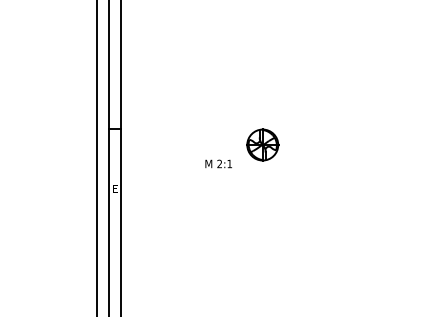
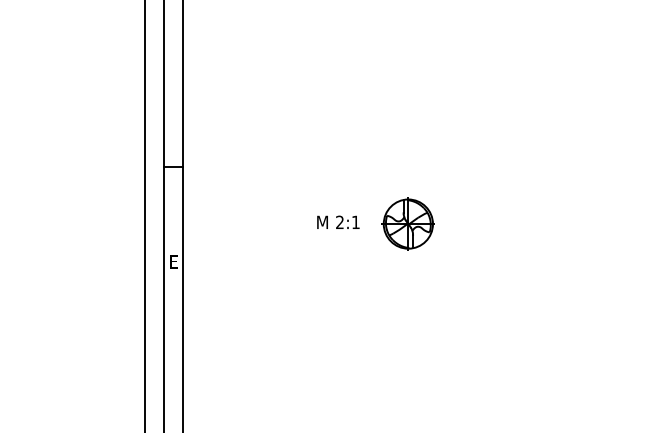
part: (262, 144) -> (407, 223), moved

